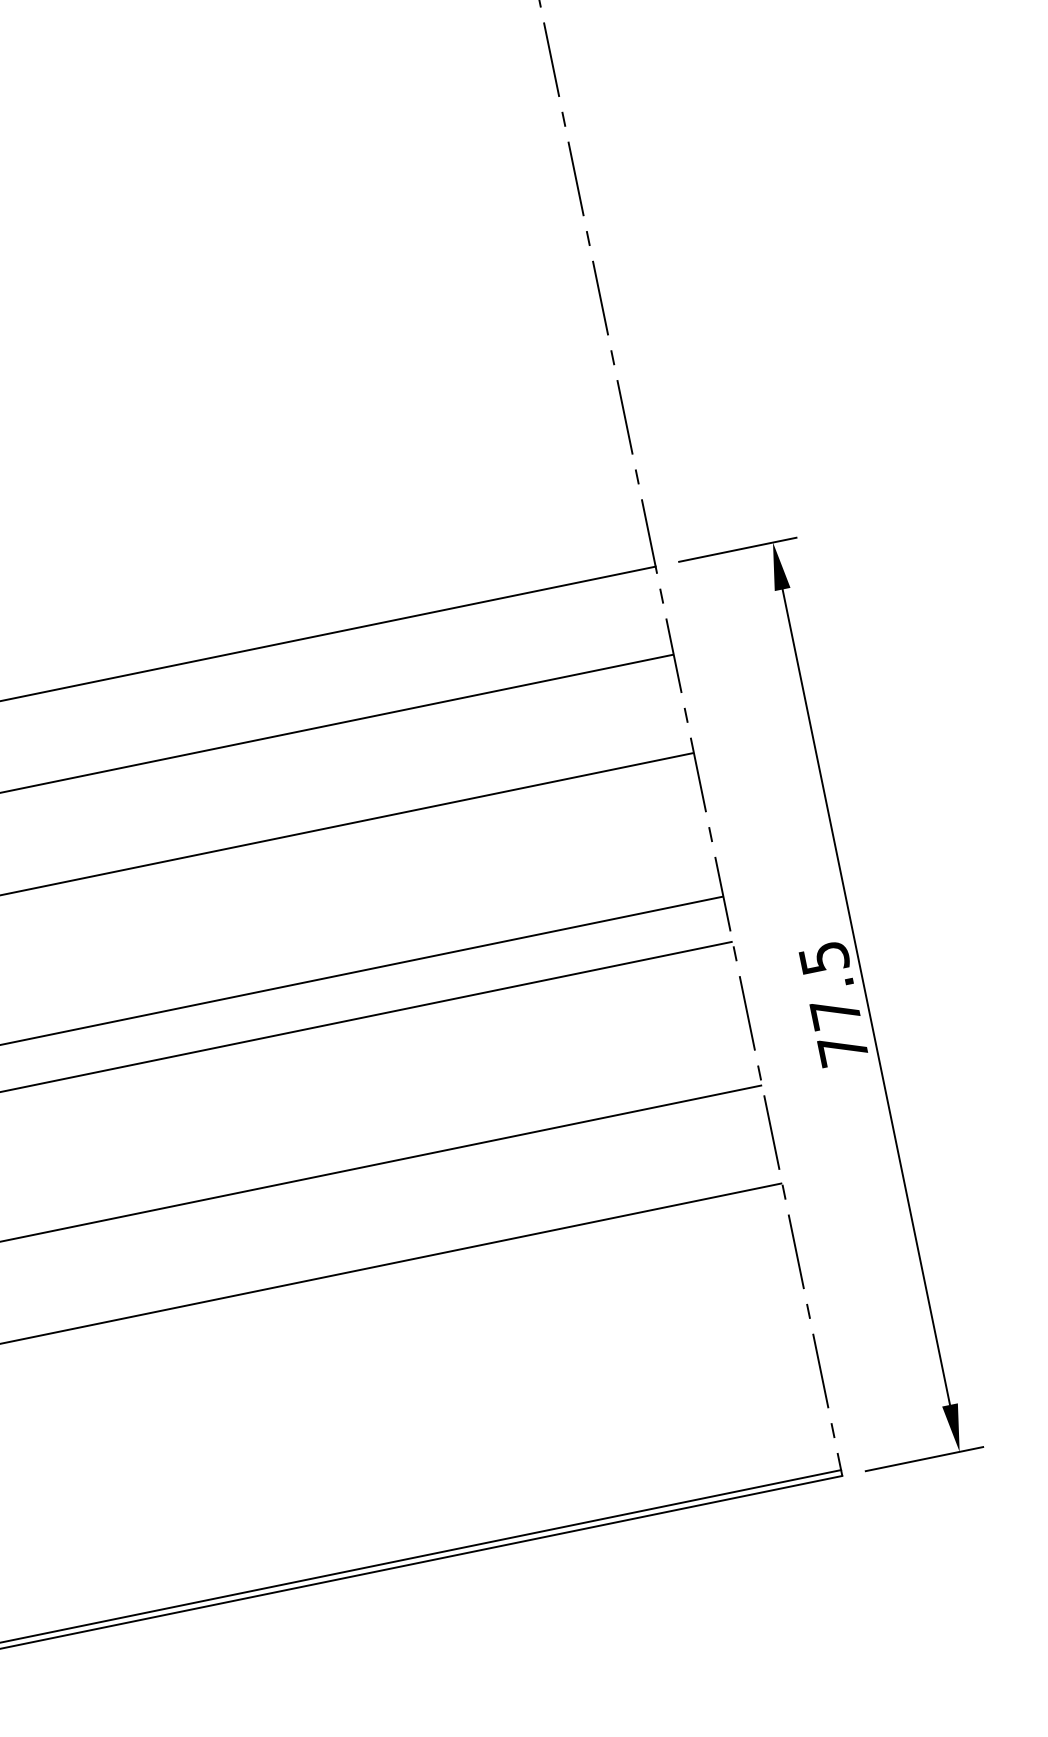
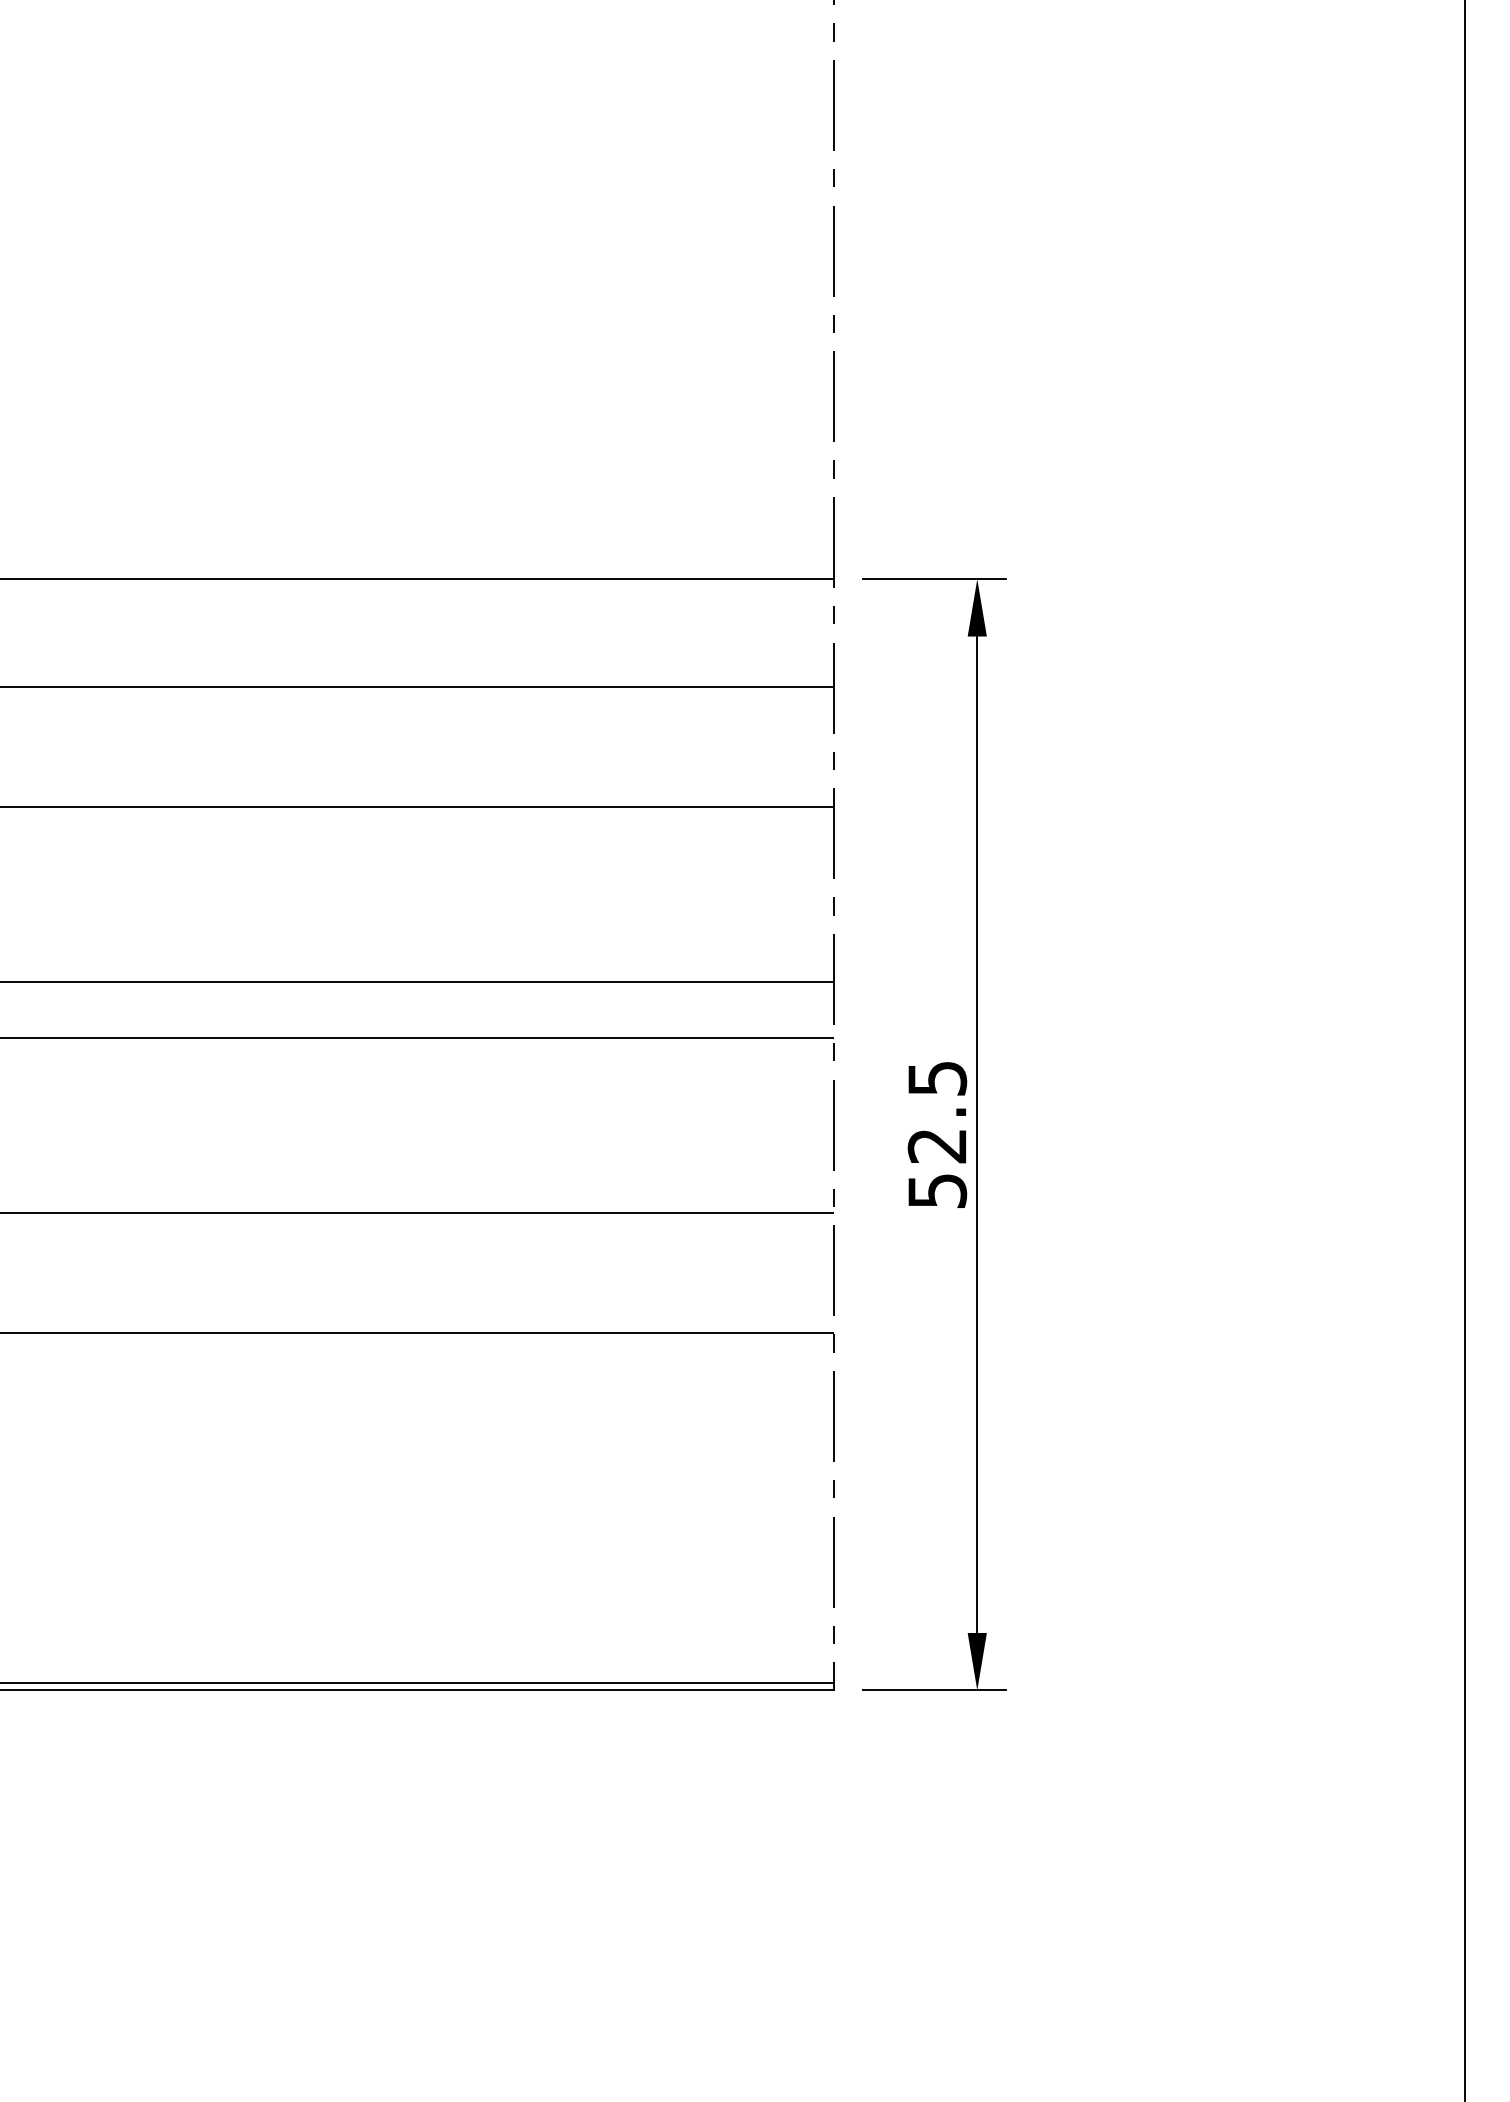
text: (839, 1031) -> (937, 1168), 77.5 -> 52.5

